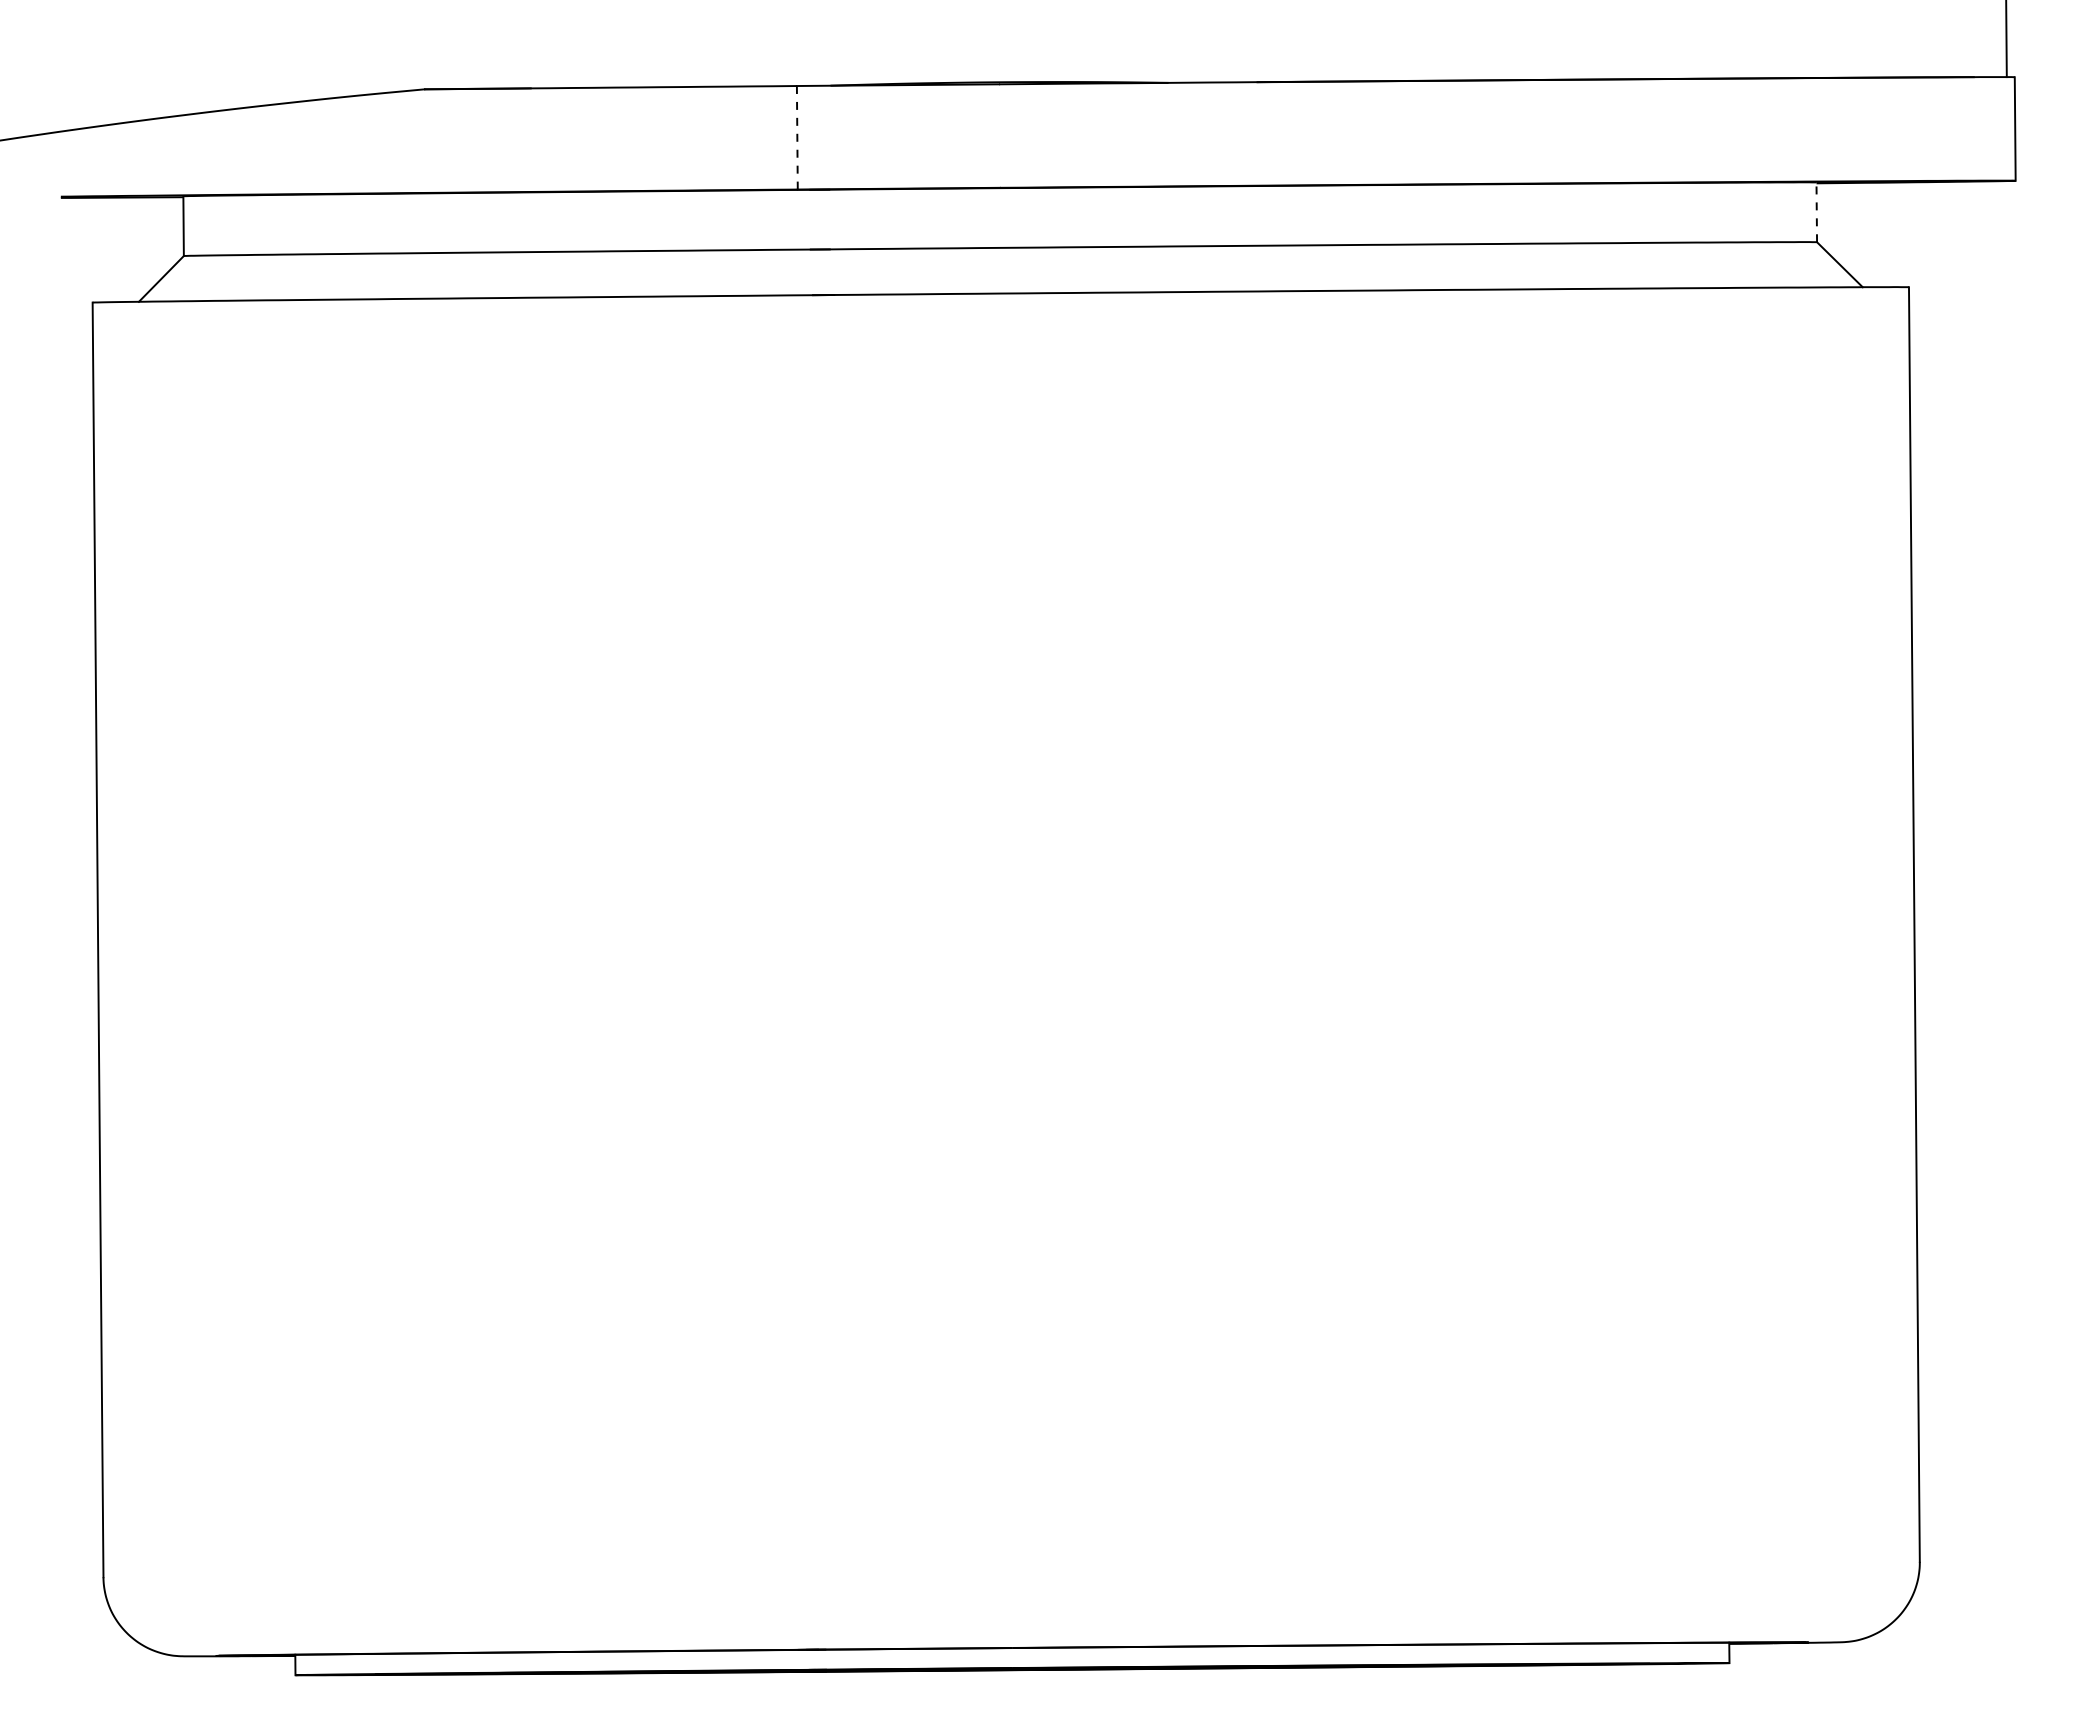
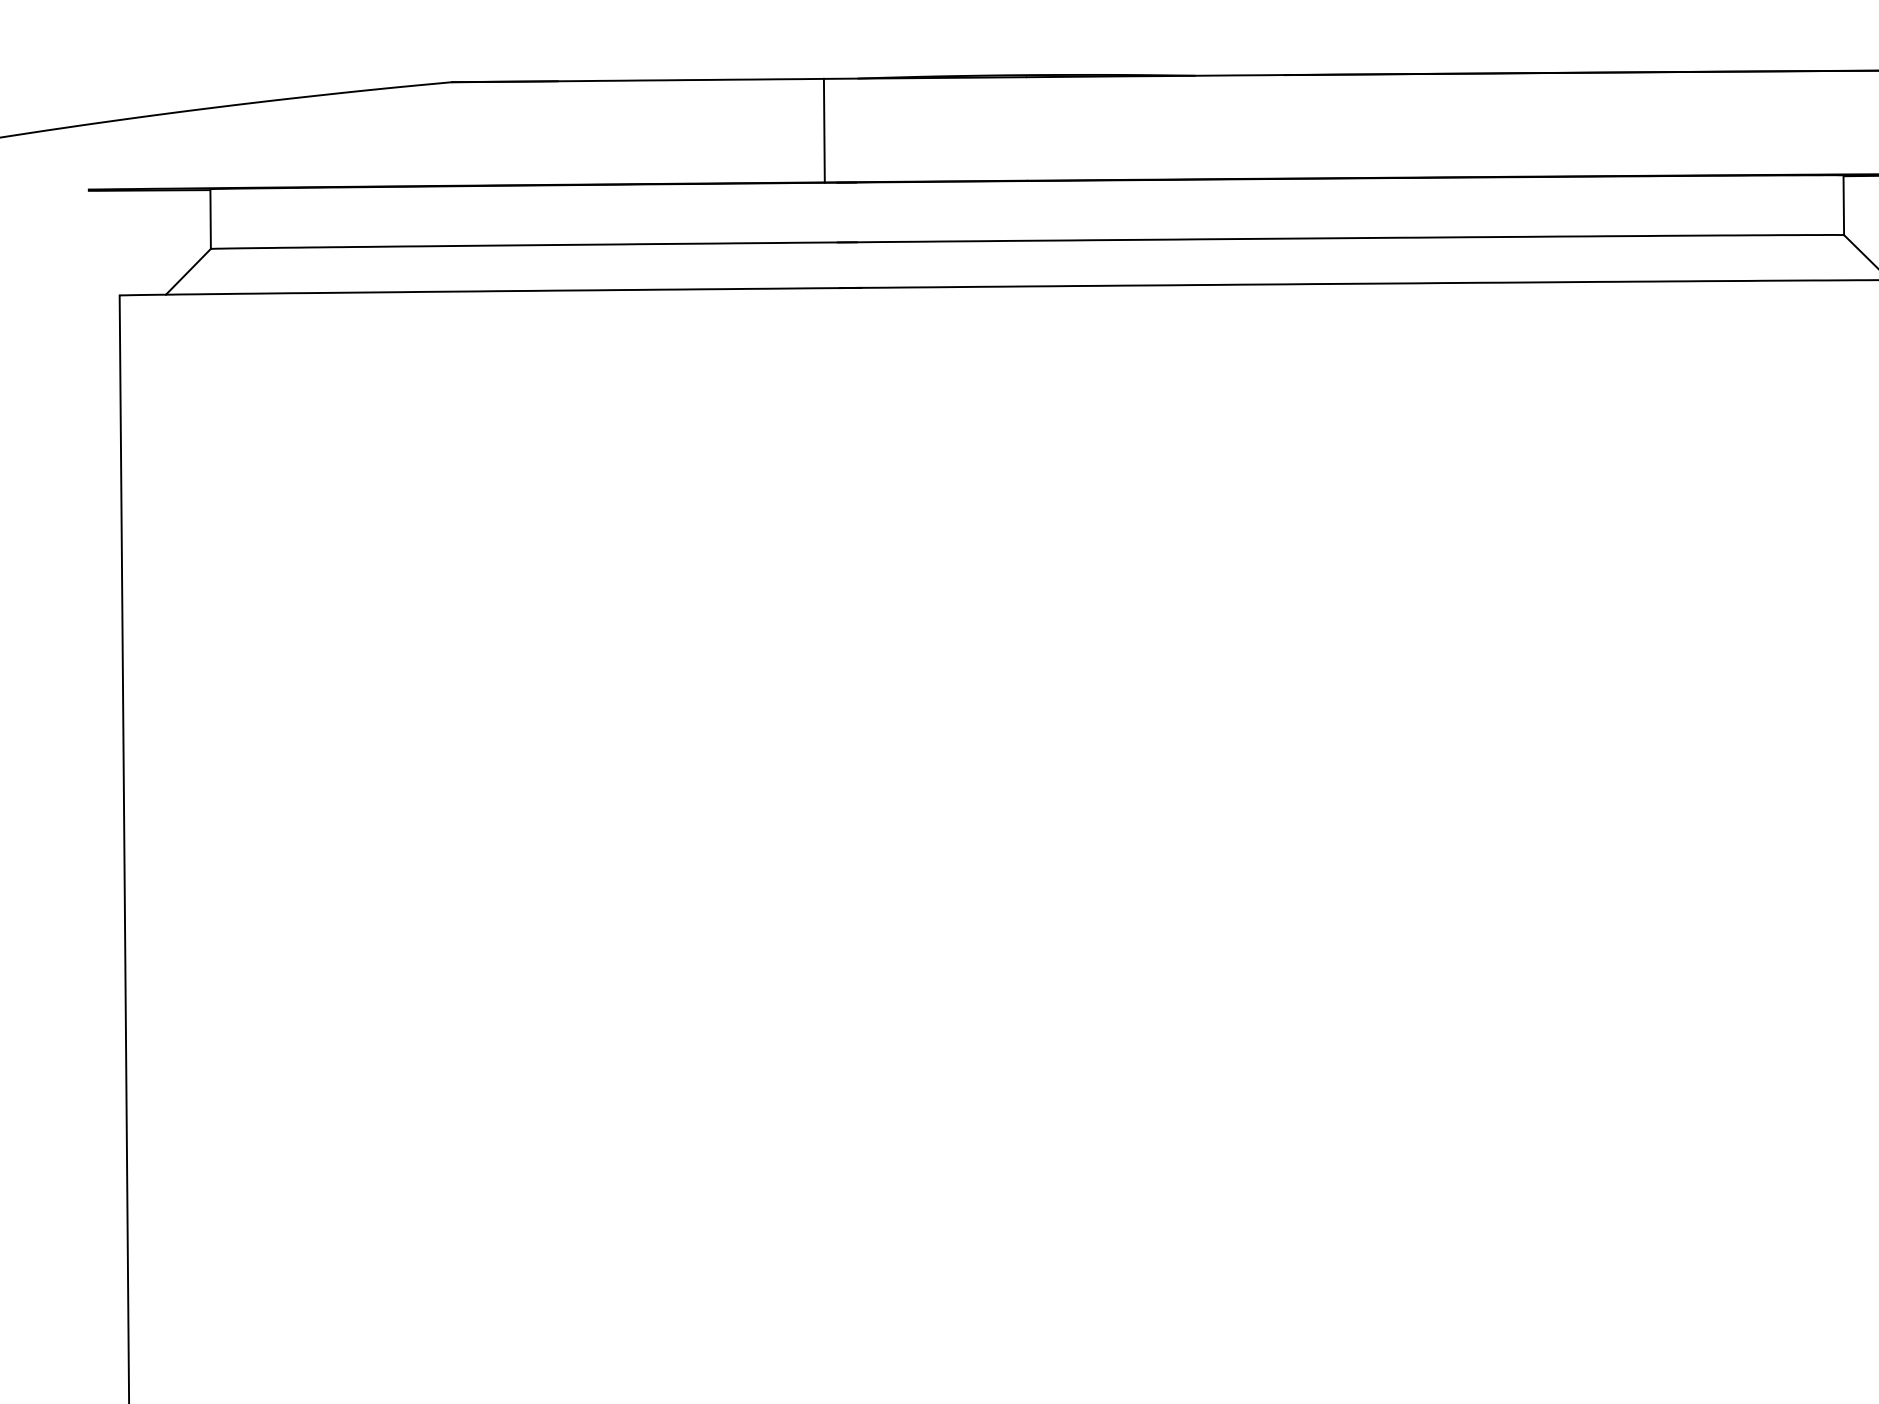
line: (797, 137) -> (824, 130), dashed -> solid
line: (1816, 212) -> (1843, 205), dashed -> solid

